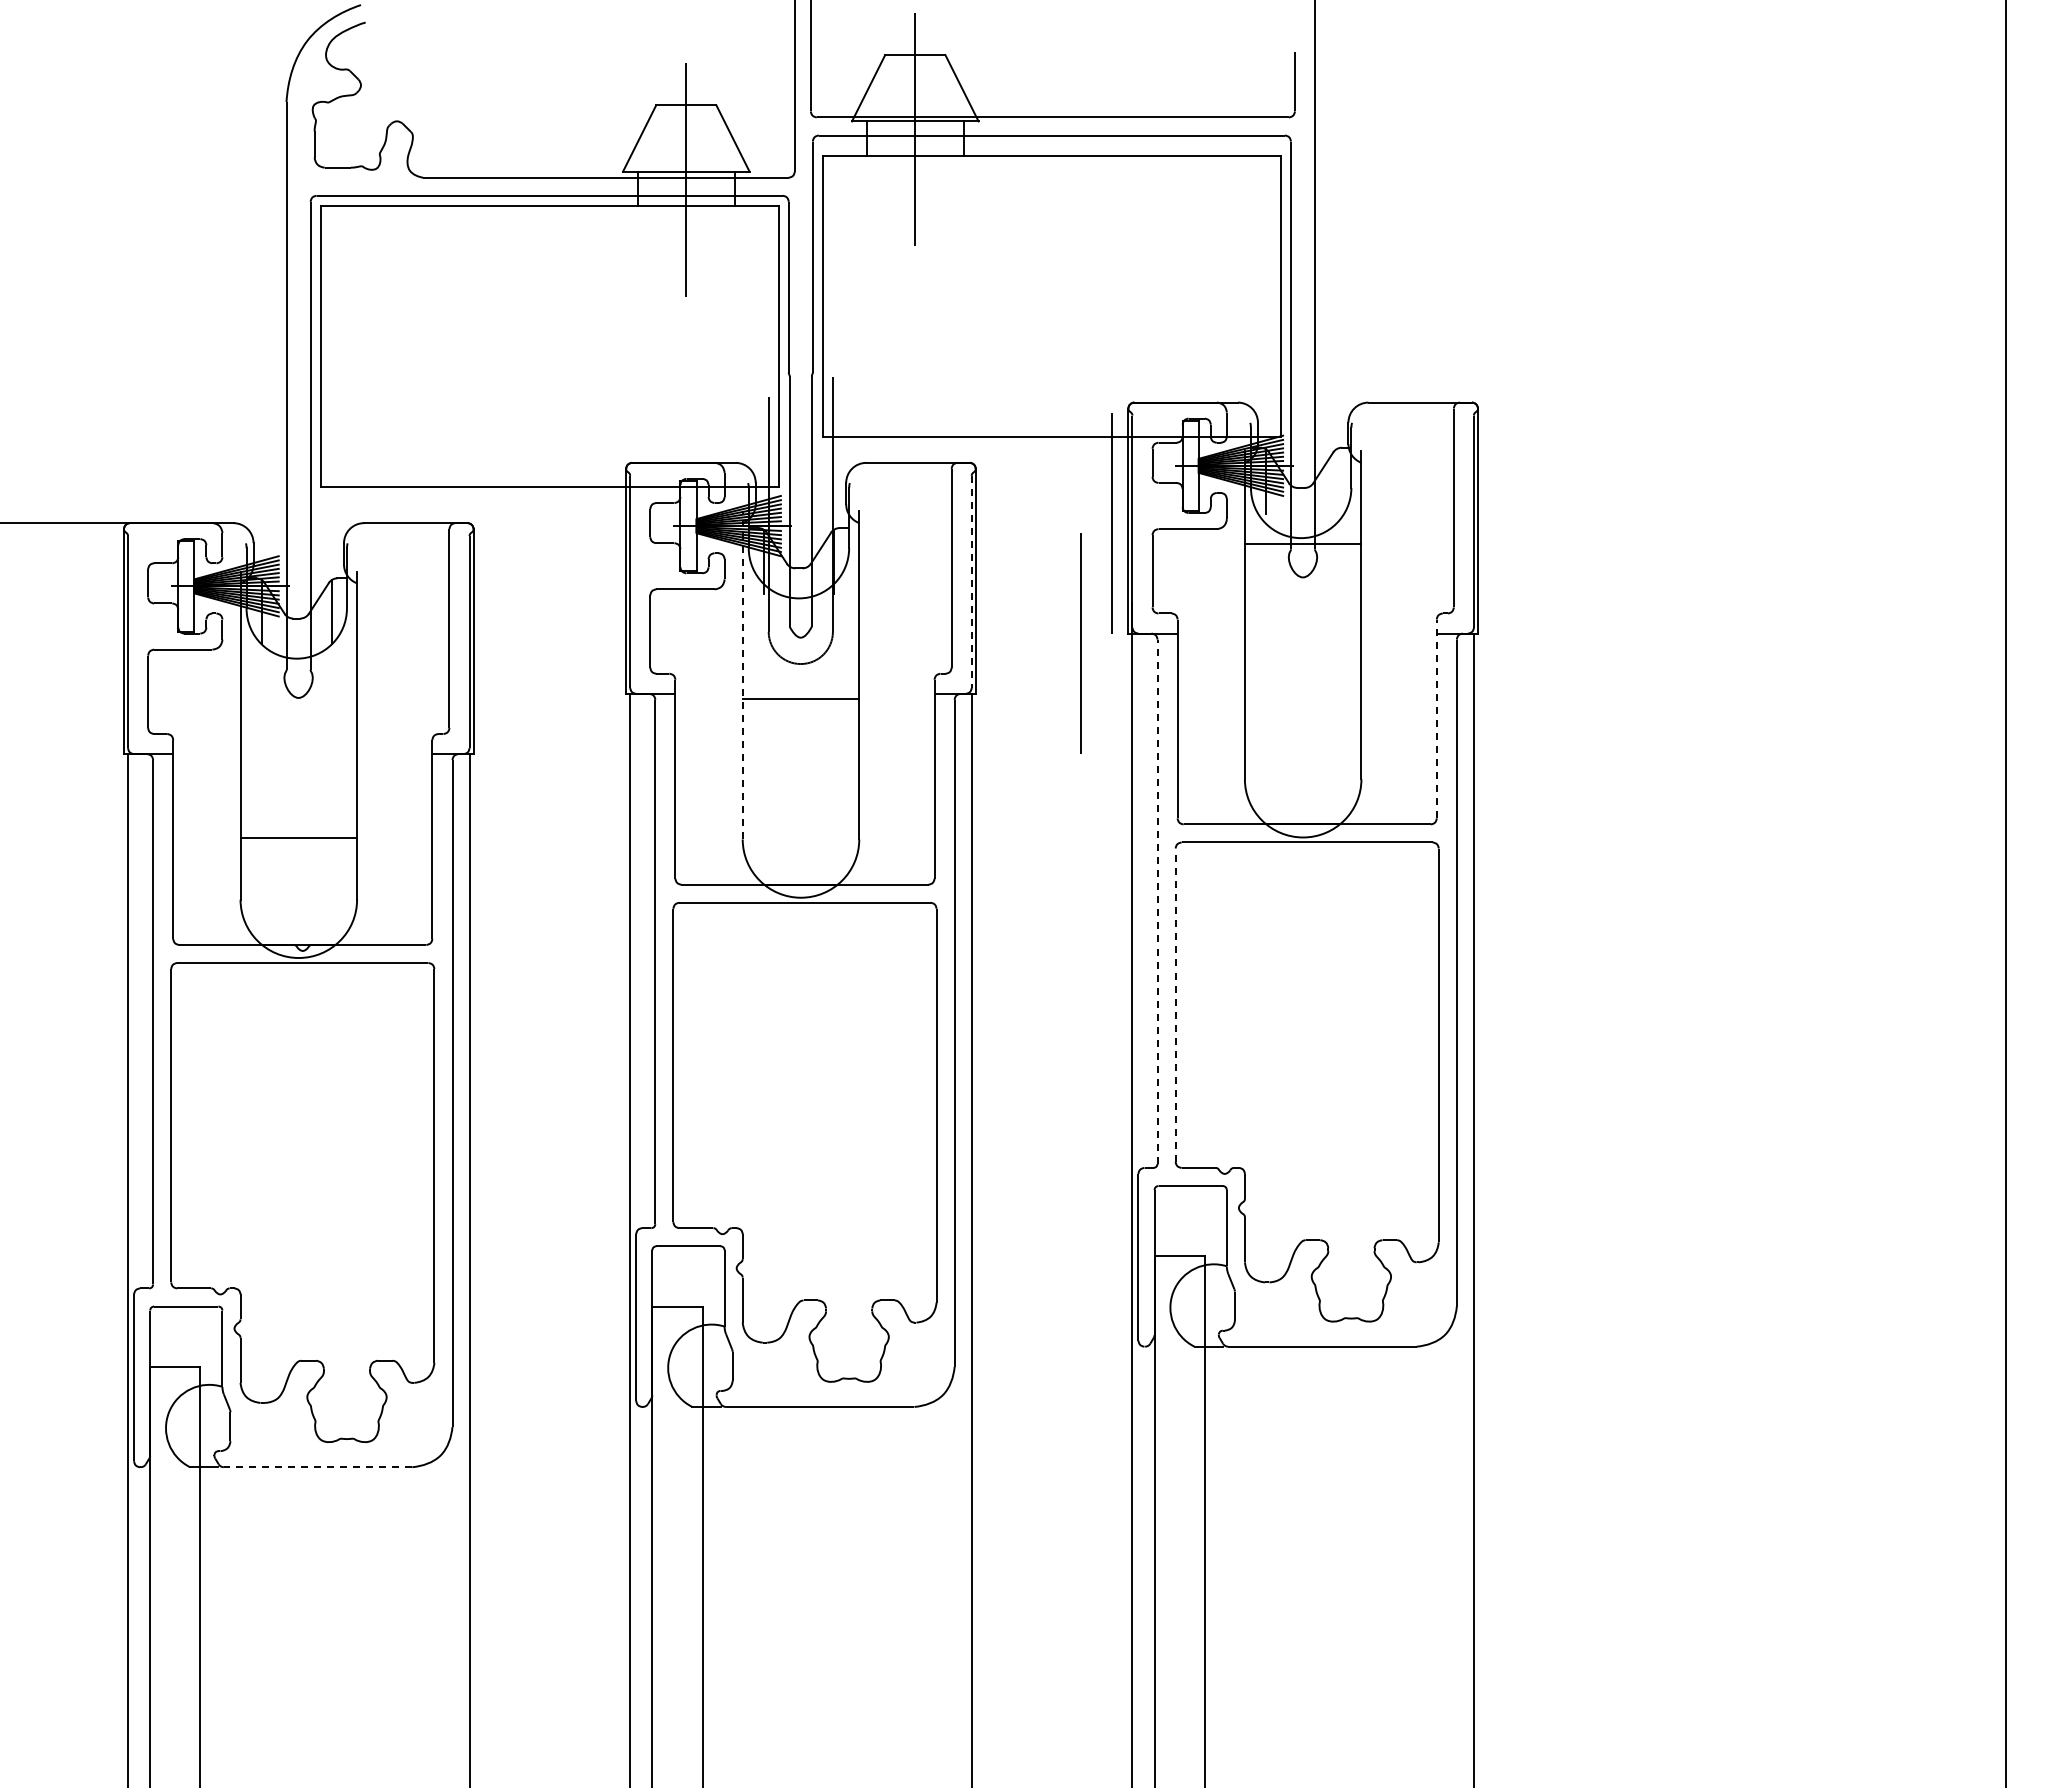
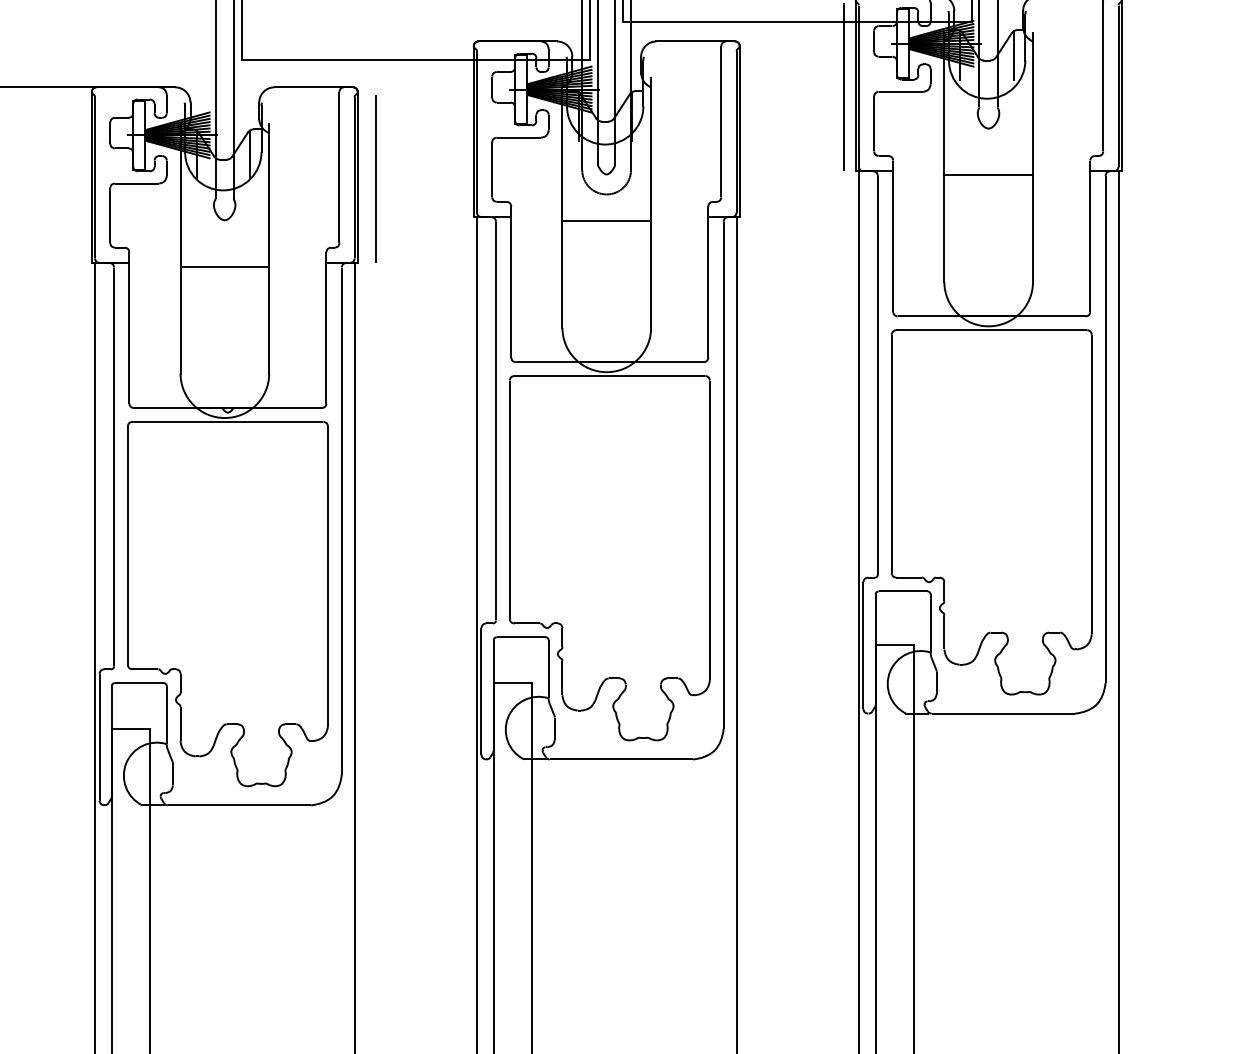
line: (1336, 481) -> (1014, 55), added
line: (1302, 543) -> (988, 175), moved
line: (971, 582) -> (736, 132), dashed -> solid
line: (1080, 643) -> (375, 178), moved
line: (742, 674) -> (562, 202), dashed -> solid
line: (1436, 718) -> (1090, 235), dashed -> solid
line: (298, 838) -> (224, 267), moved
line: (1157, 901) -> (877, 375), dashed -> solid
line: (1175, 1005) -> (891, 454), dashed -> solid
line: (317, 1467) -> (239, 805), dashed -> solid

